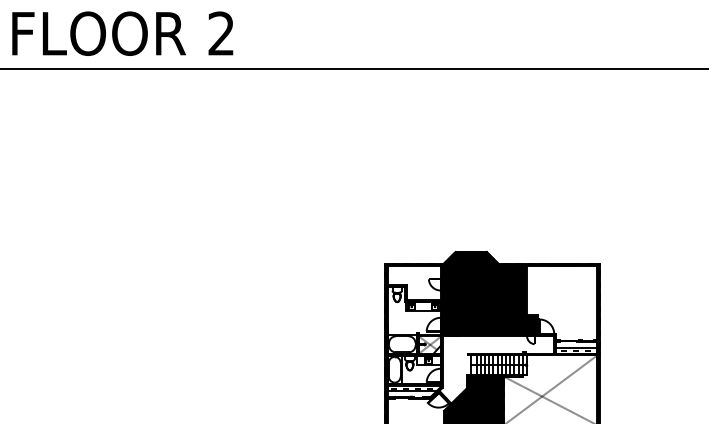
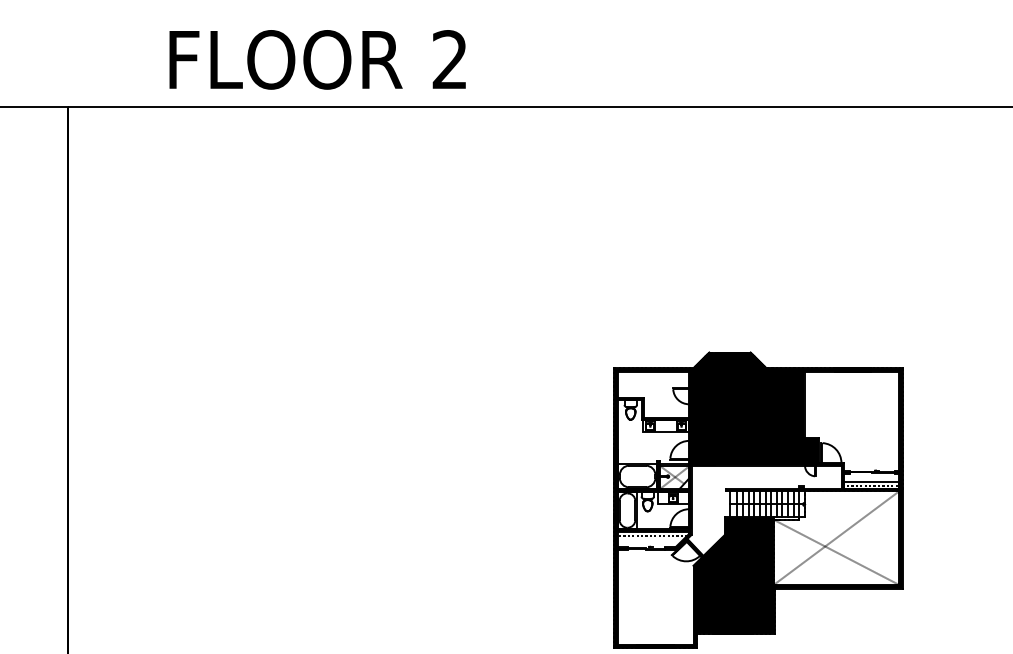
text: (122, 33) -> (317, 59), moved
line: (411, 391) -> (650, 539), removed

